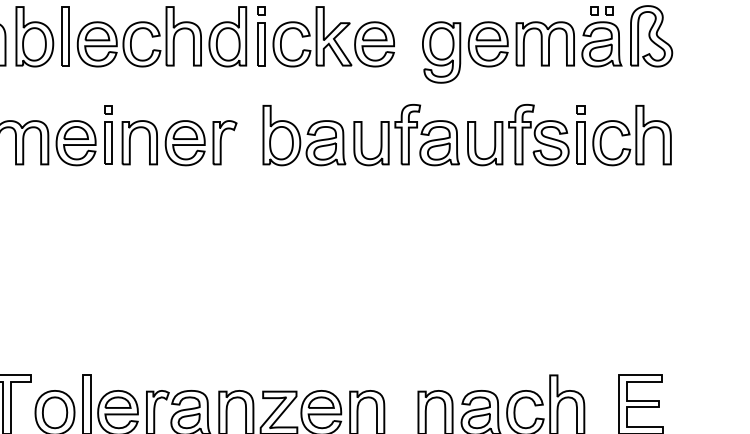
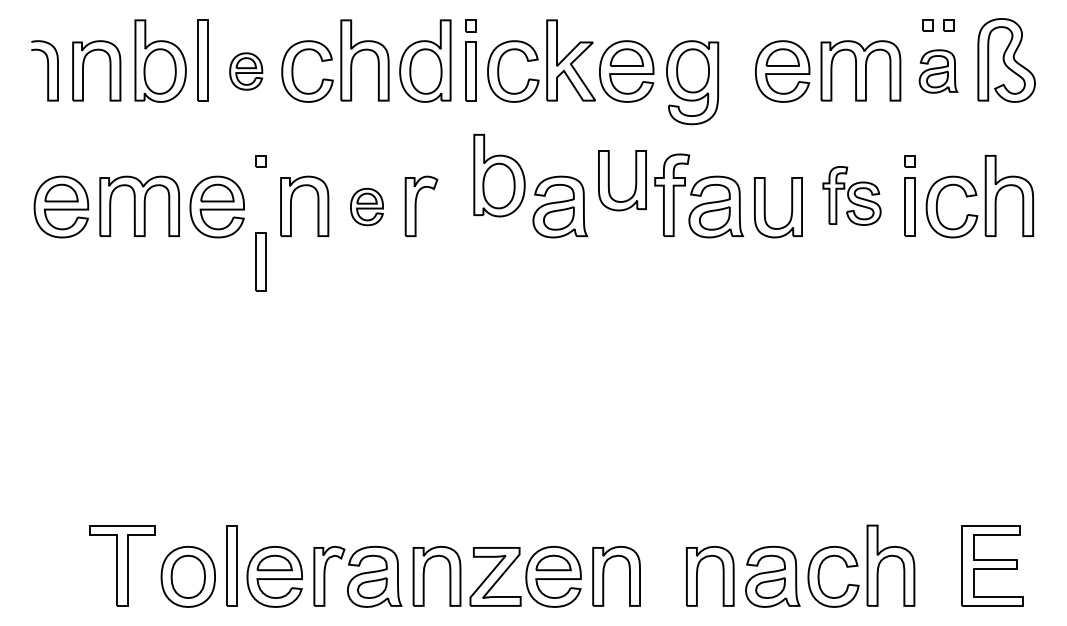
part: (96, 44) -> (245, 71), size x0.6
part: (601, 44) -> (938, 71), size x0.7
part: (441, 52) -> (692, 82), moved
part: (538, 134) -> (851, 195), size x0.7
part: (281, 135) -> (499, 175), moved
part: (107, 142) -> (260, 261), moved
part: (184, 142) -> (366, 206), size x0.6
part: (362, 143) -> (609, 180), moved

